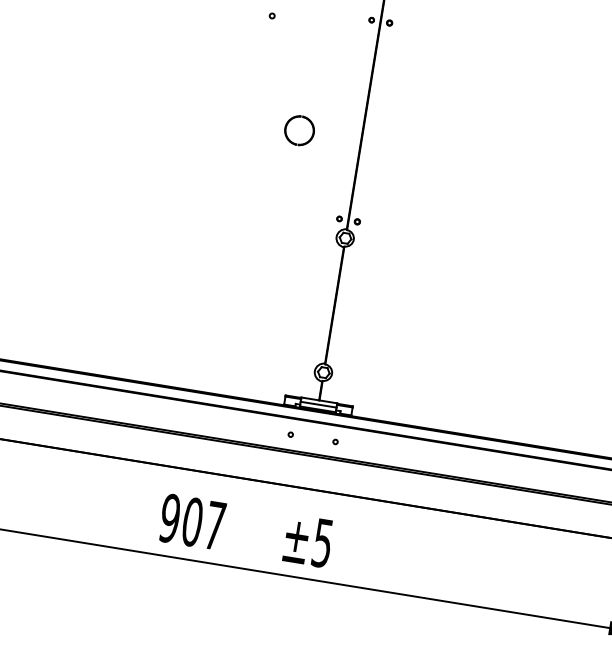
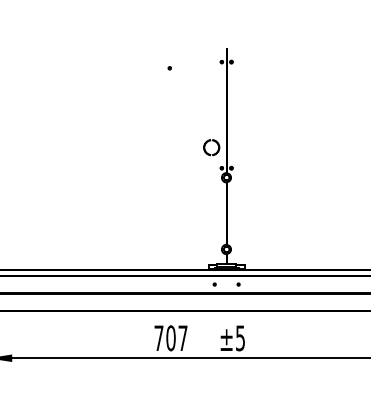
part: (299, 130) -> (211, 147), moved
text: (169, 518) -> (158, 338), 907 -> 707

